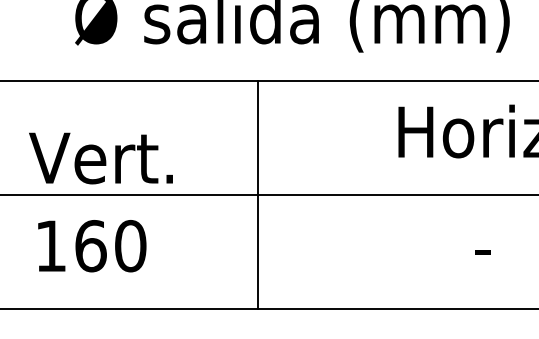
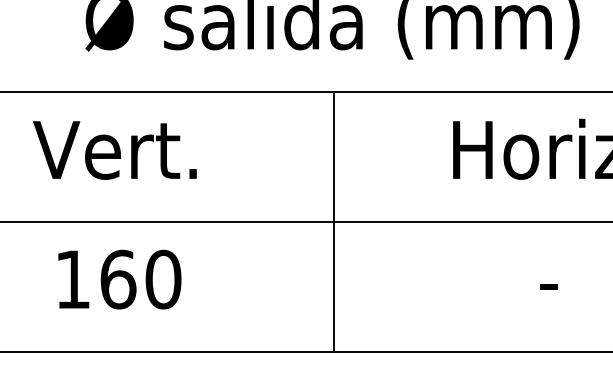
text: (100, 158) -> (114, 150), moved
line: (258, 195) -> (333, 222), moved
text: (92, 246) -> (120, 280), moved

